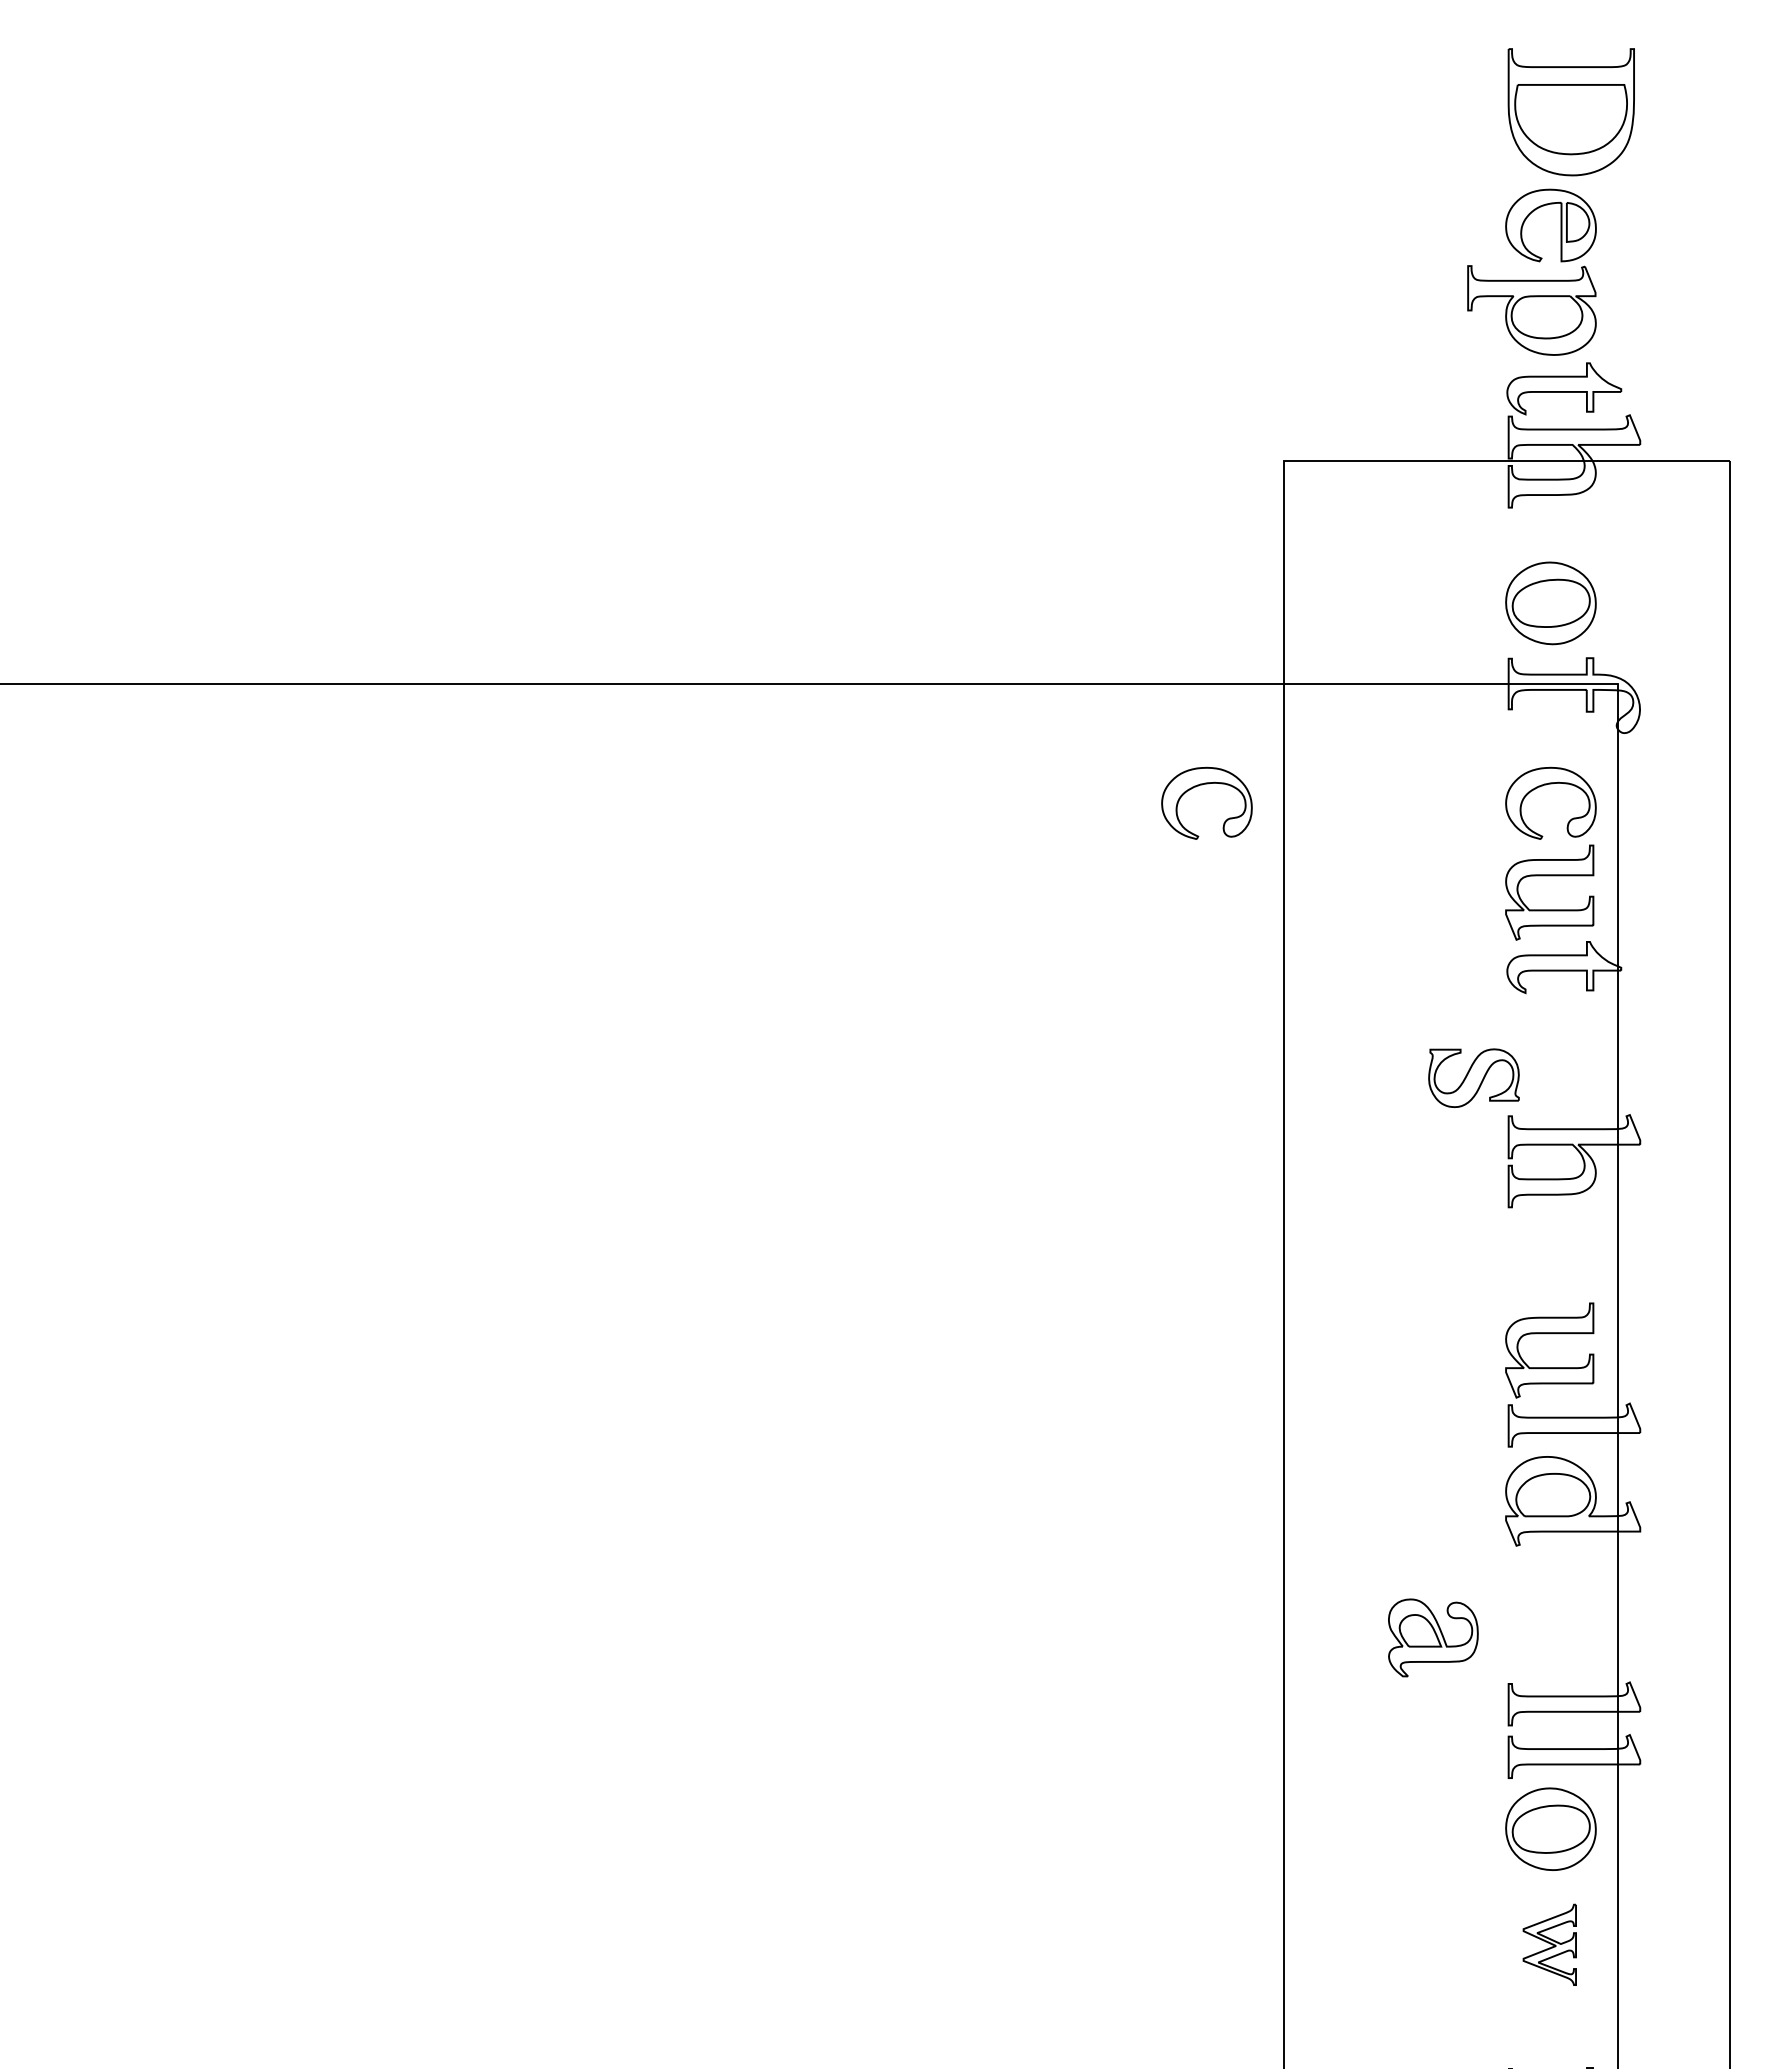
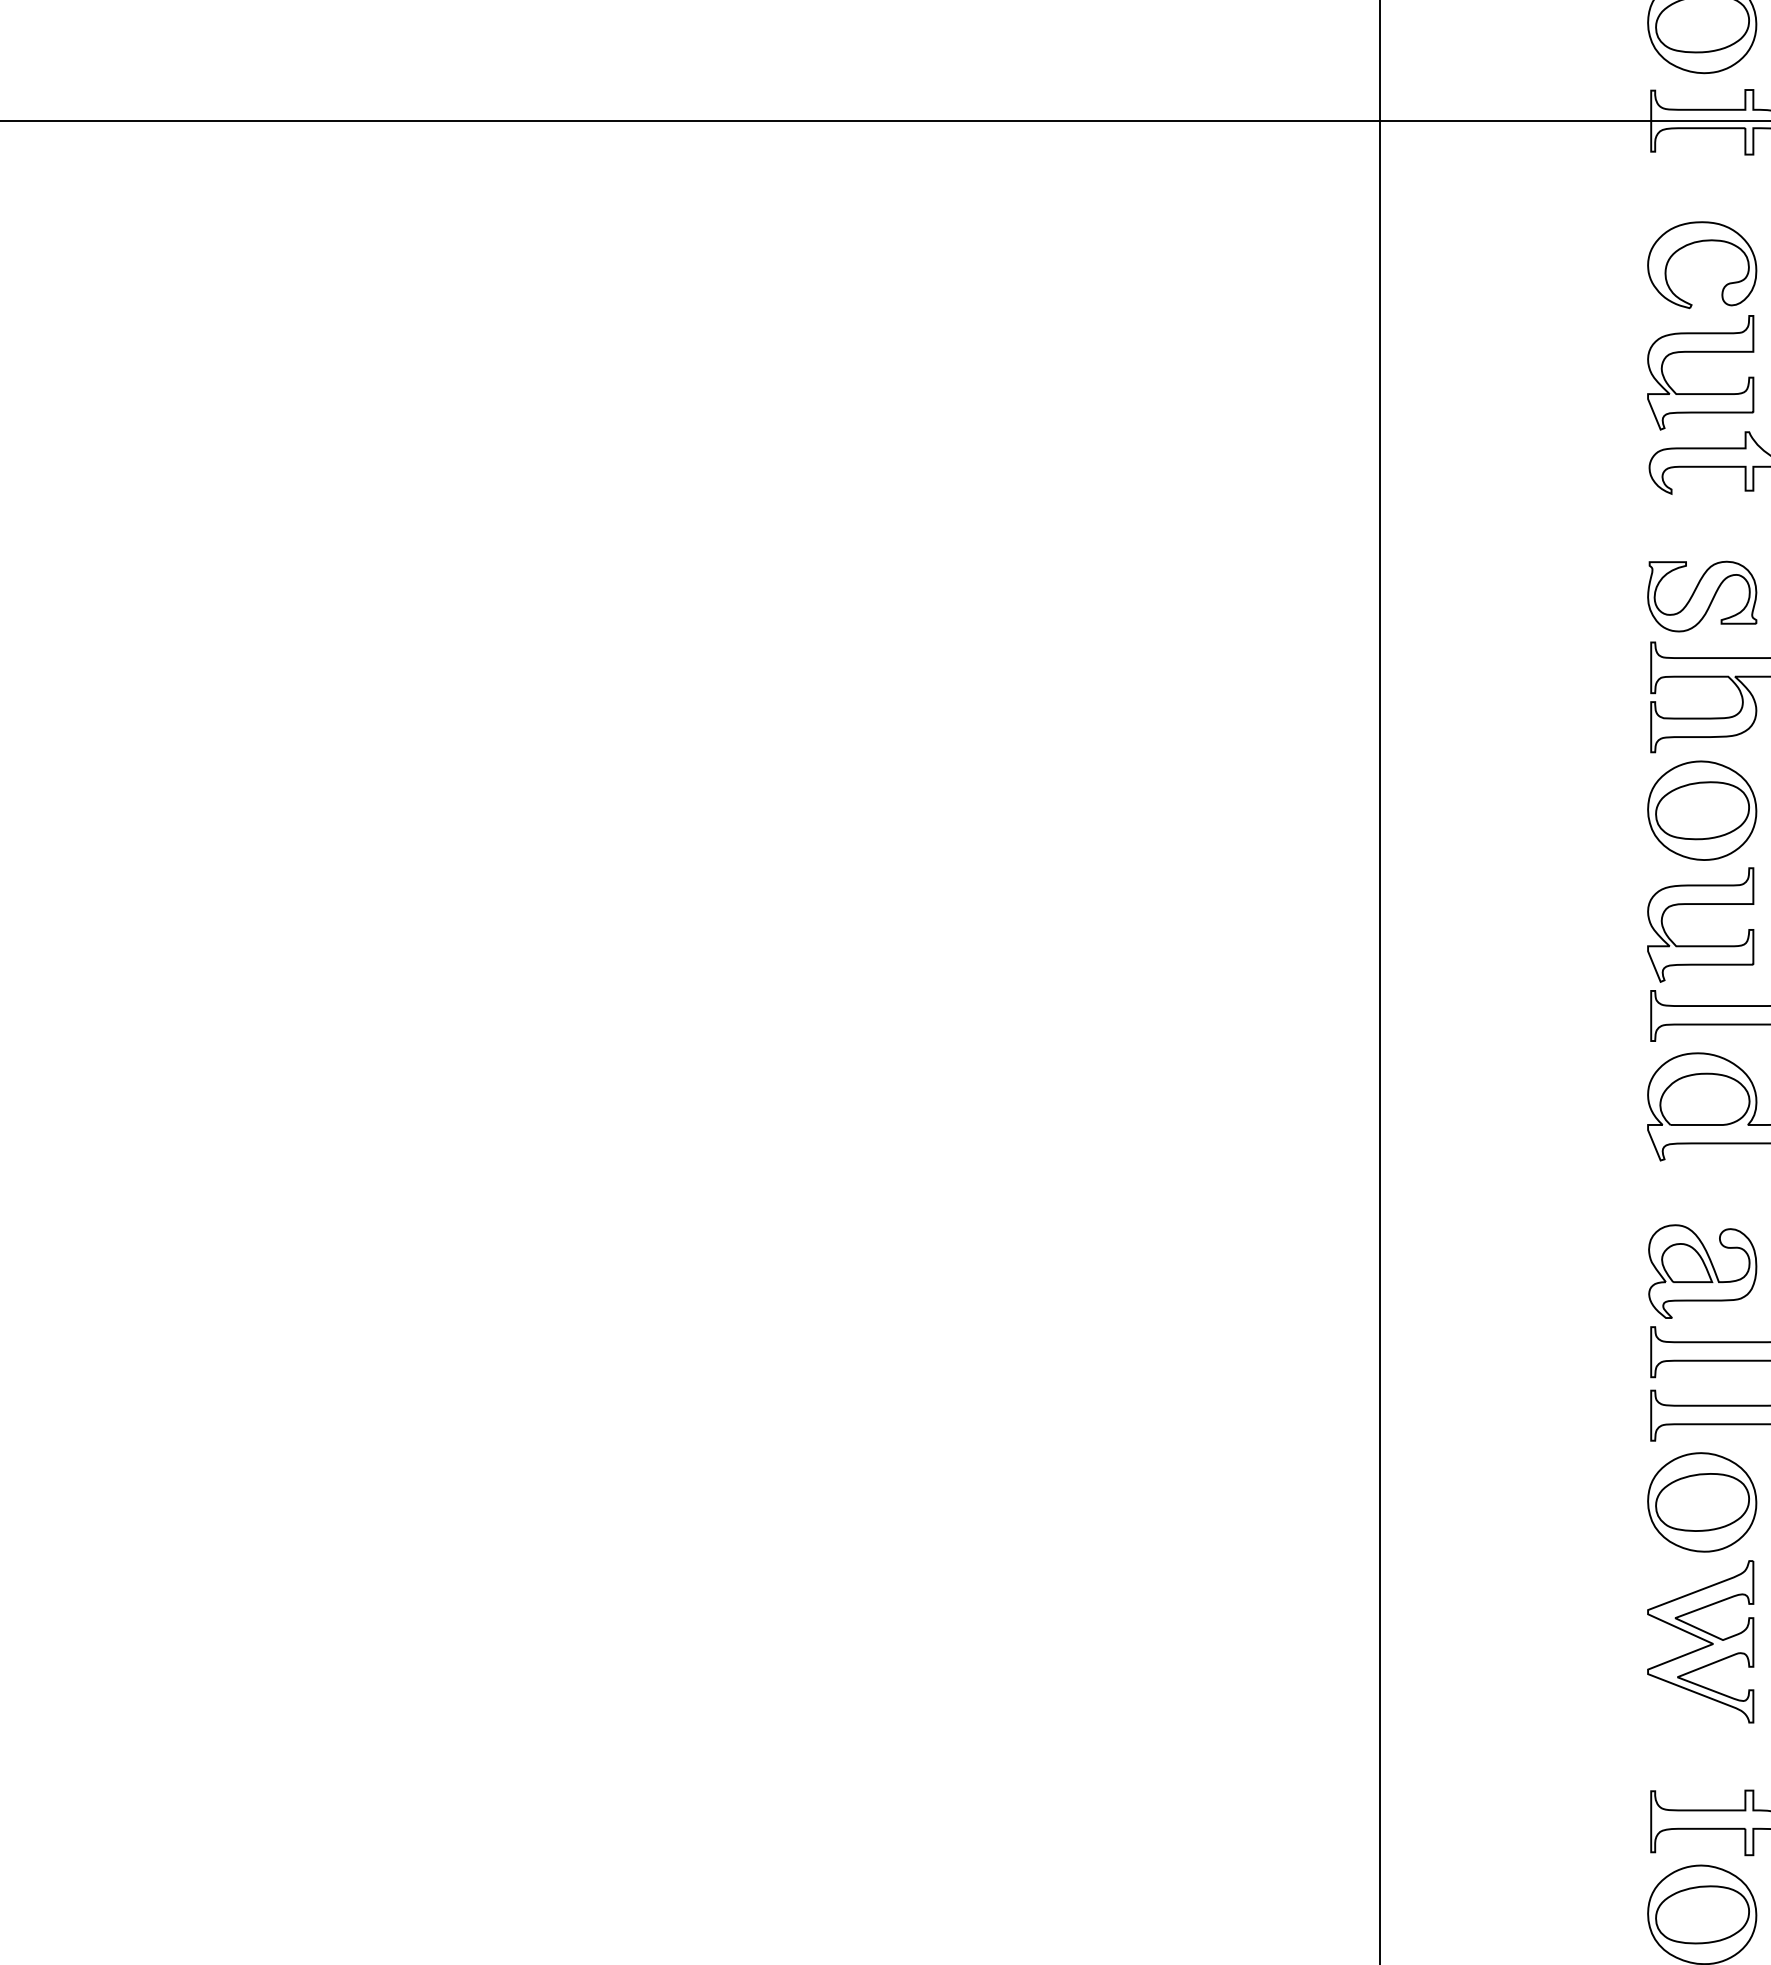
part: (1202, 785) -> (1281, 243), removed
part: (1473, 1077) -> (1701, 595), moved
part: (1550, 1255) -> (1701, 810), added
part: (1433, 1637) -> (1702, 1271), moved
part: (1549, 1944) -> (1700, 1641), size x1.67

